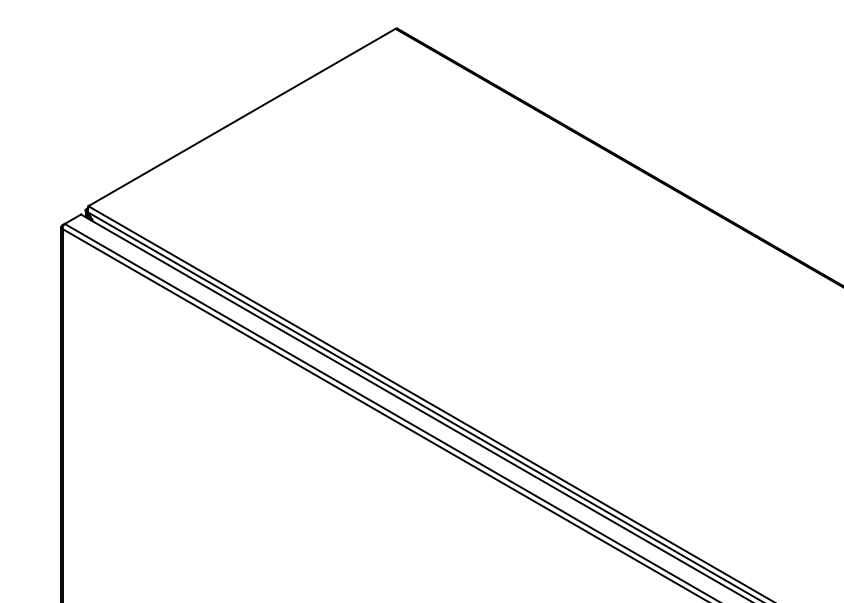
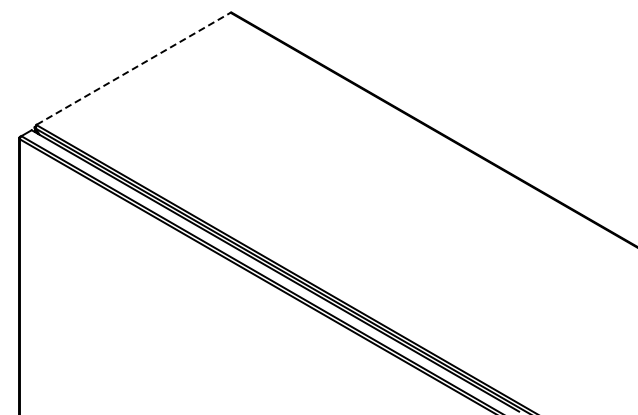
line: (242, 116) -> (133, 68), solid -> dashed

